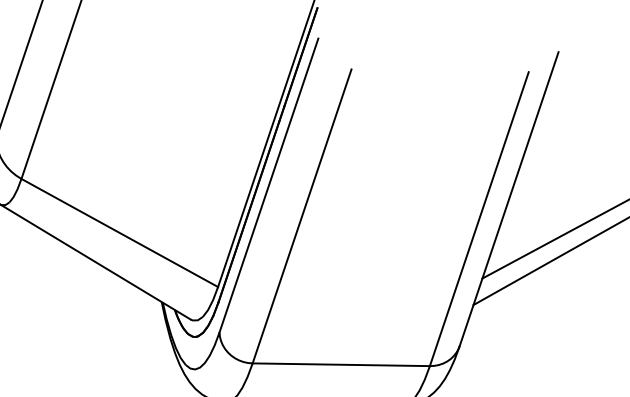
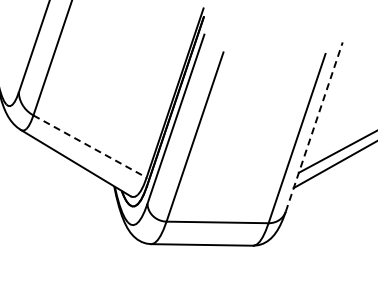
line: (509, 198) -> (314, 126), solid -> dashed
line: (120, 232) -> (90, 146), solid -> dashed

